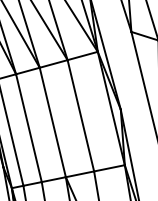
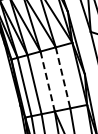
line: (81, 116) -> (63, 78), solid -> dashed
line: (52, 122) -> (47, 81), solid -> dashed

